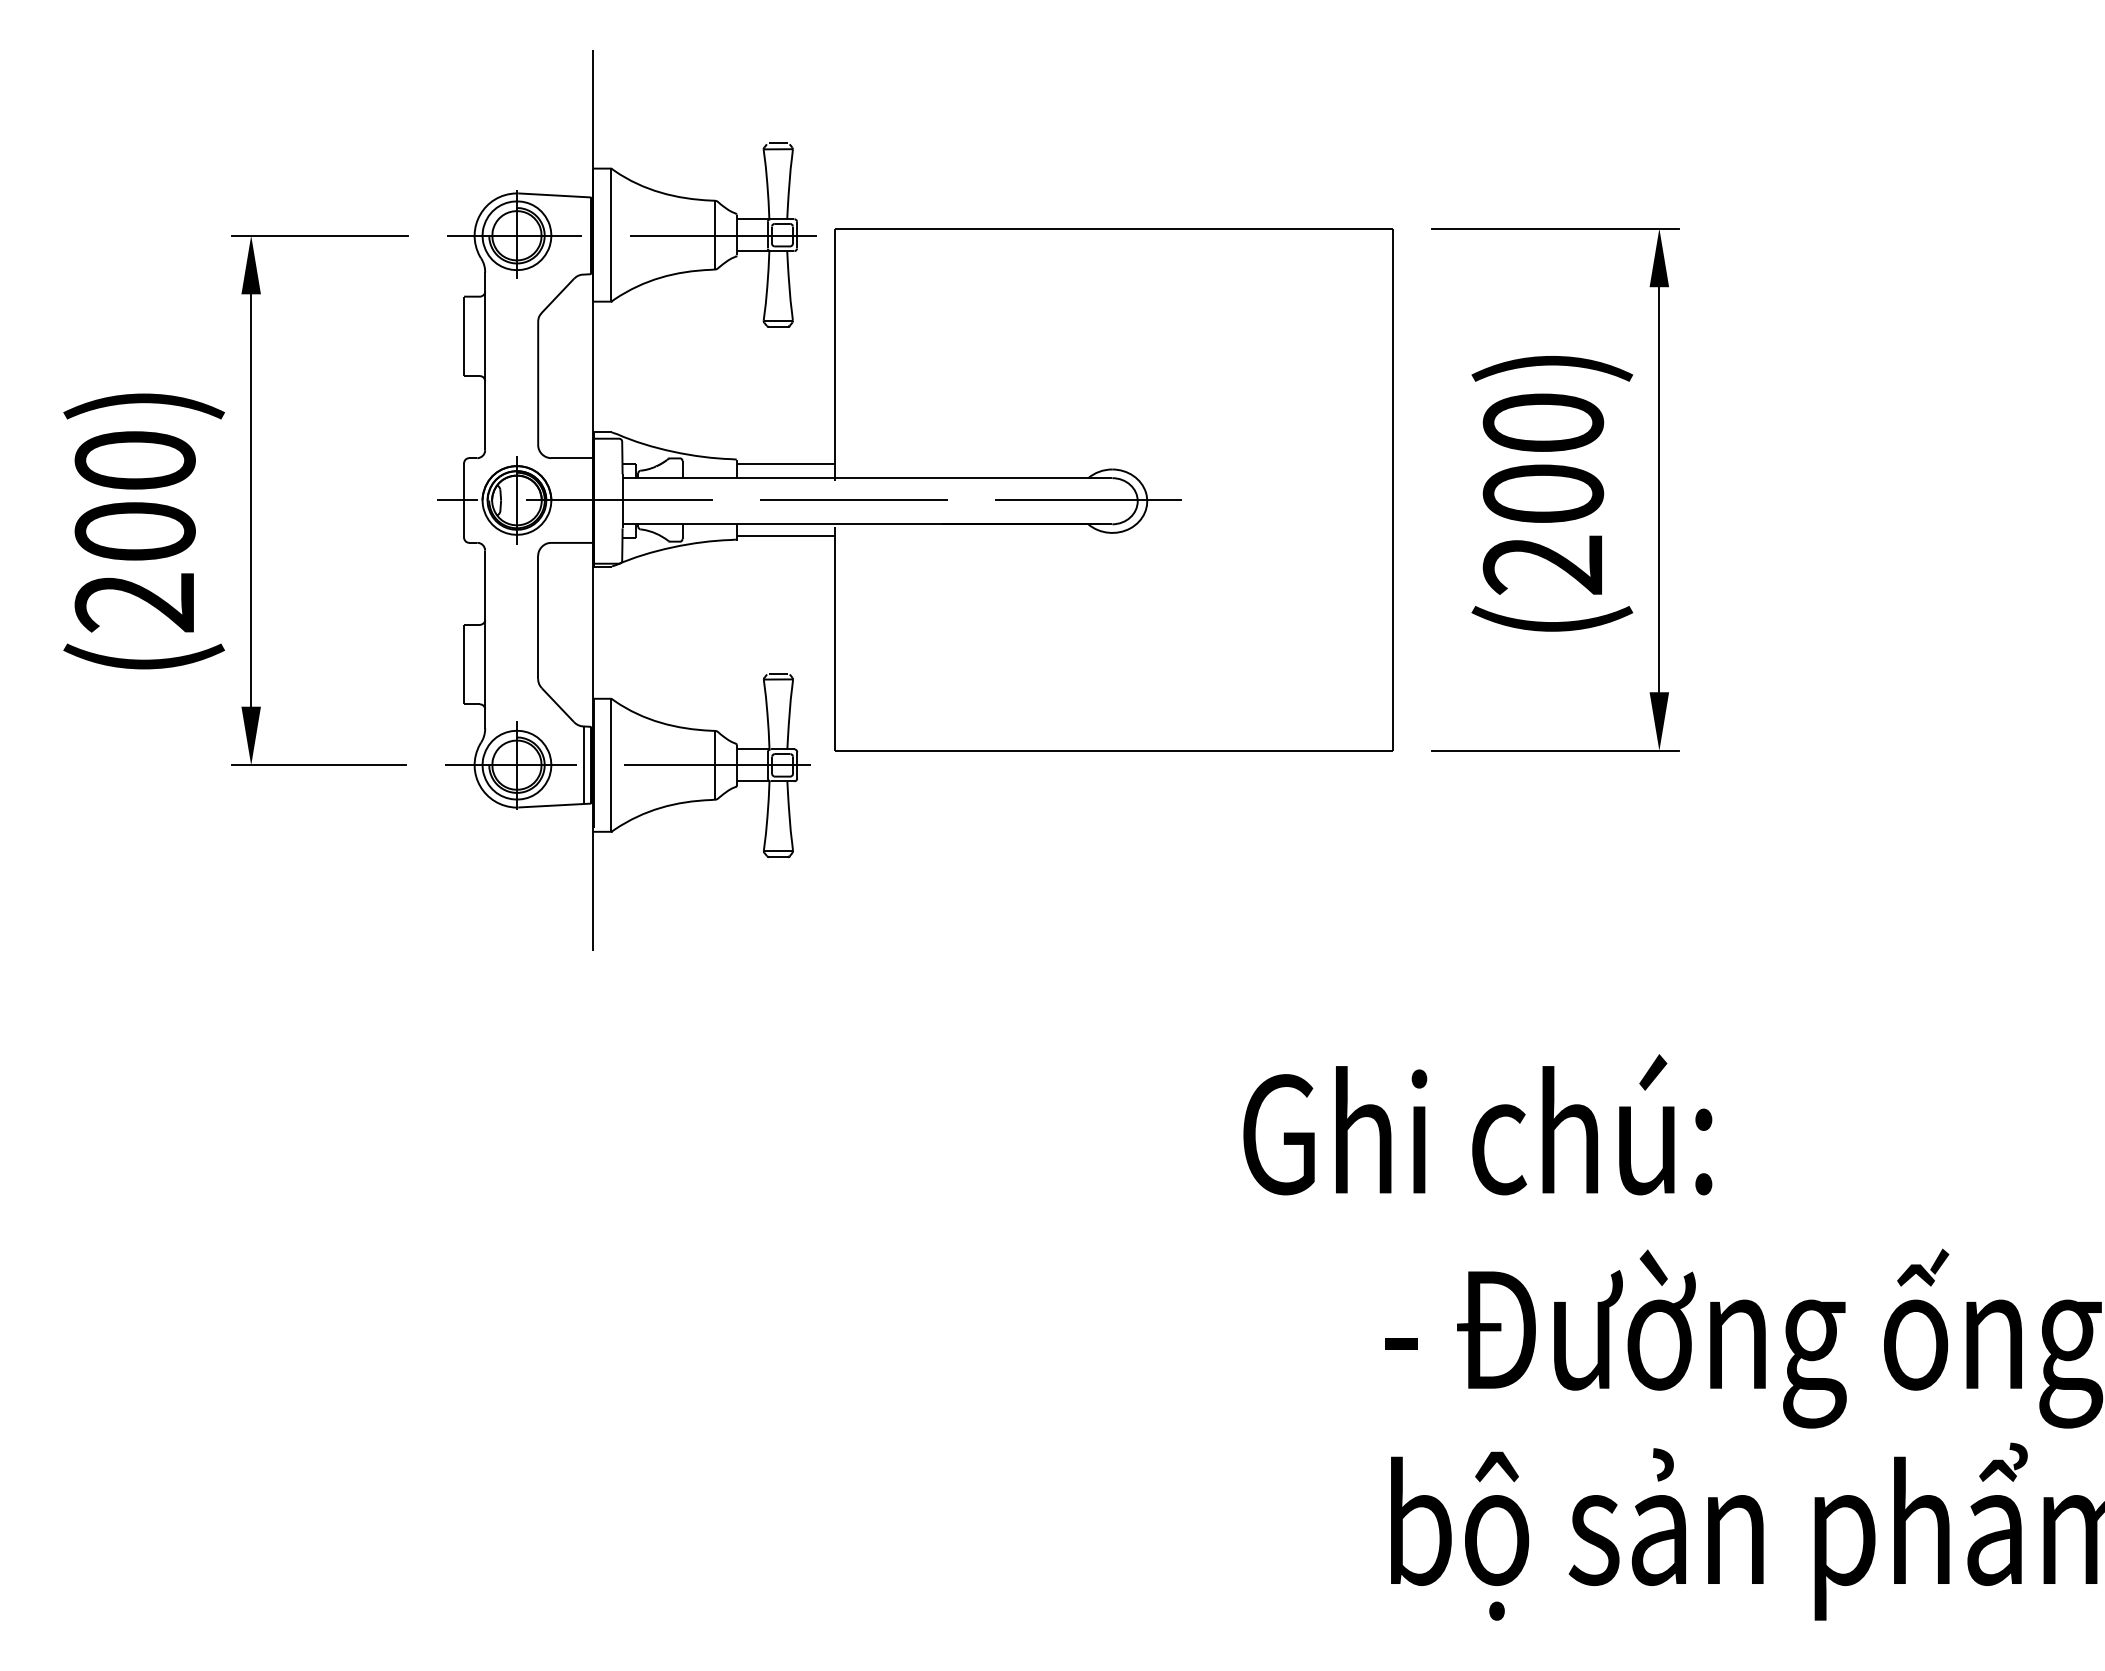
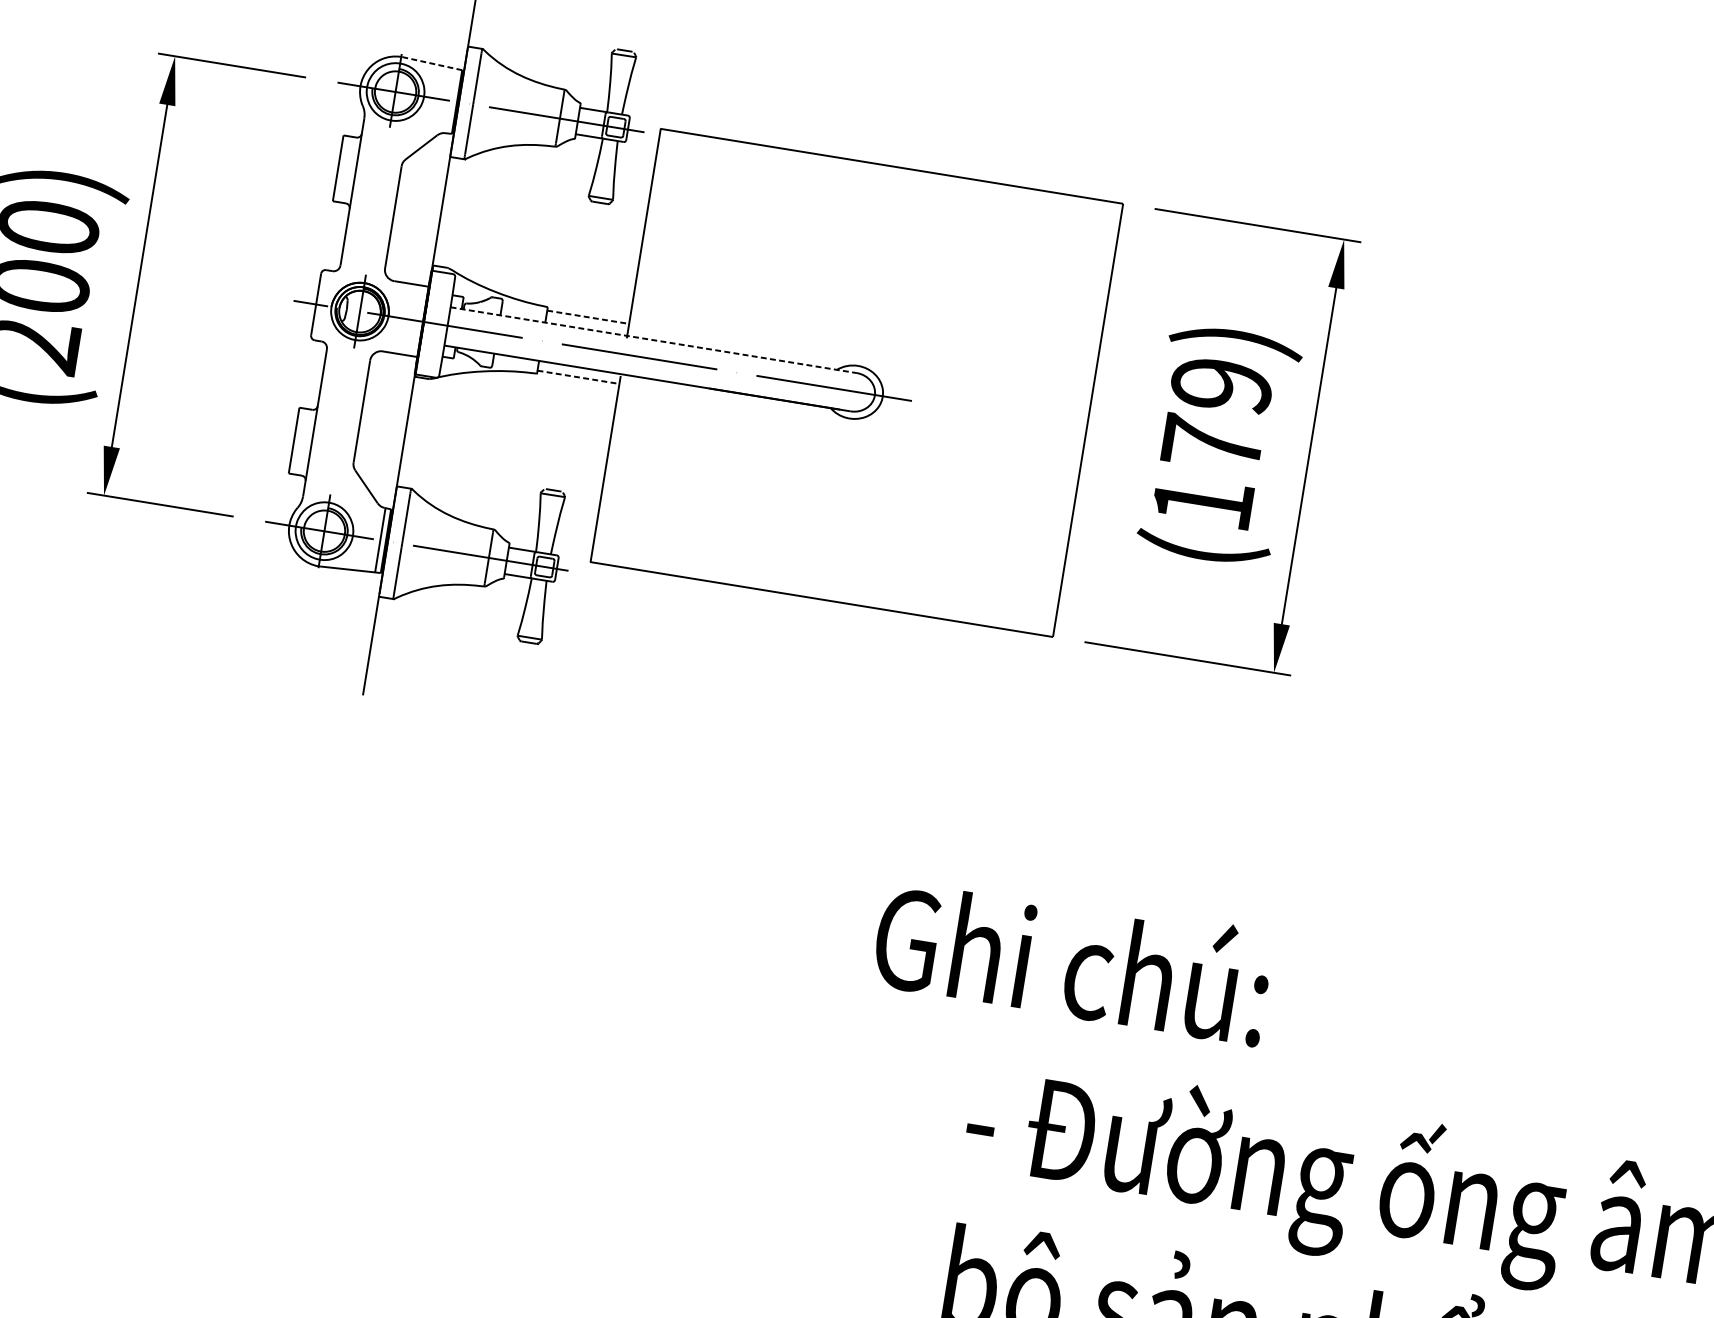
line: (554, 195) -> (432, 63), solid -> dashed
line: (786, 463) -> (588, 317), solid -> dashed
line: (867, 478) -> (653, 340), solid -> dashed
text: (1543, 493) -> (1212, 443), (200) -> (179)
line: (786, 536) -> (578, 377), solid -> dashed

